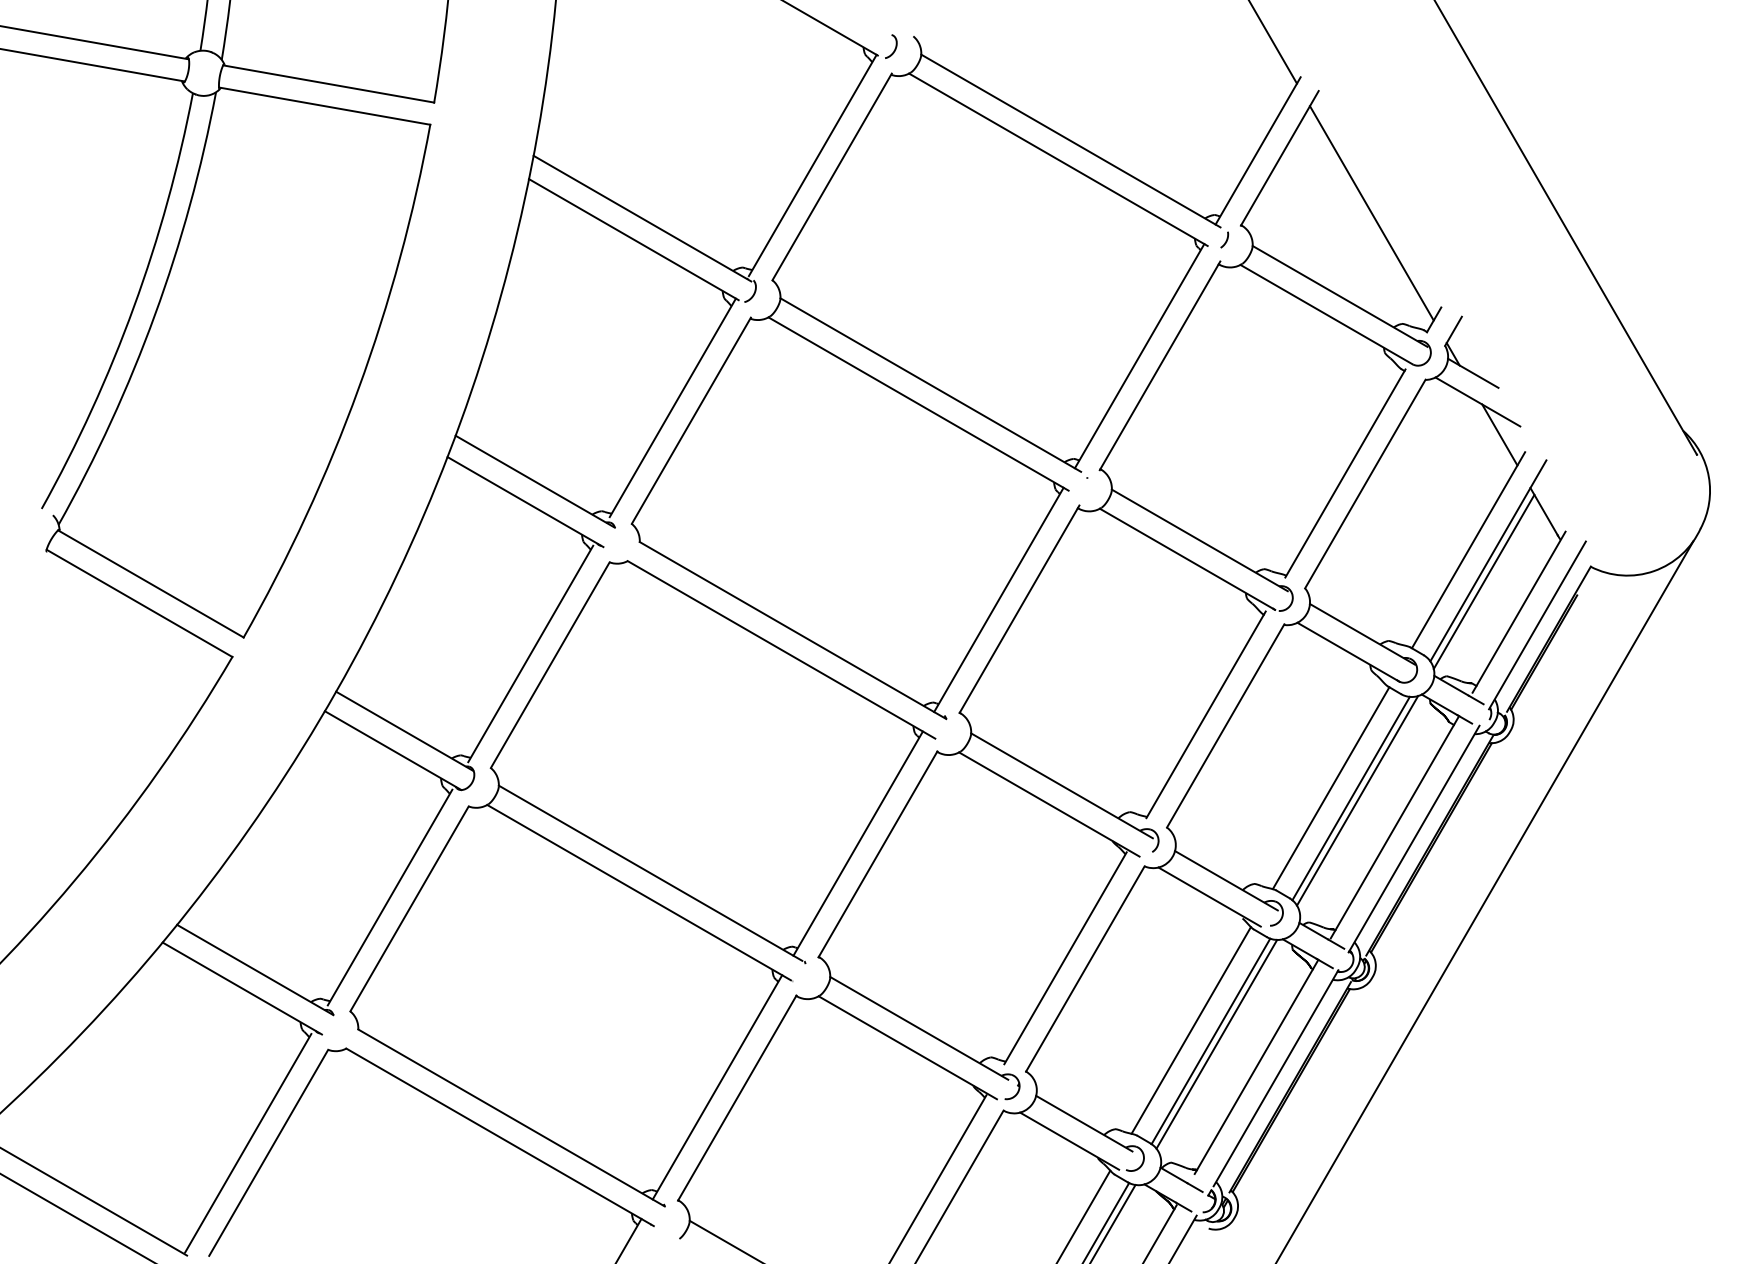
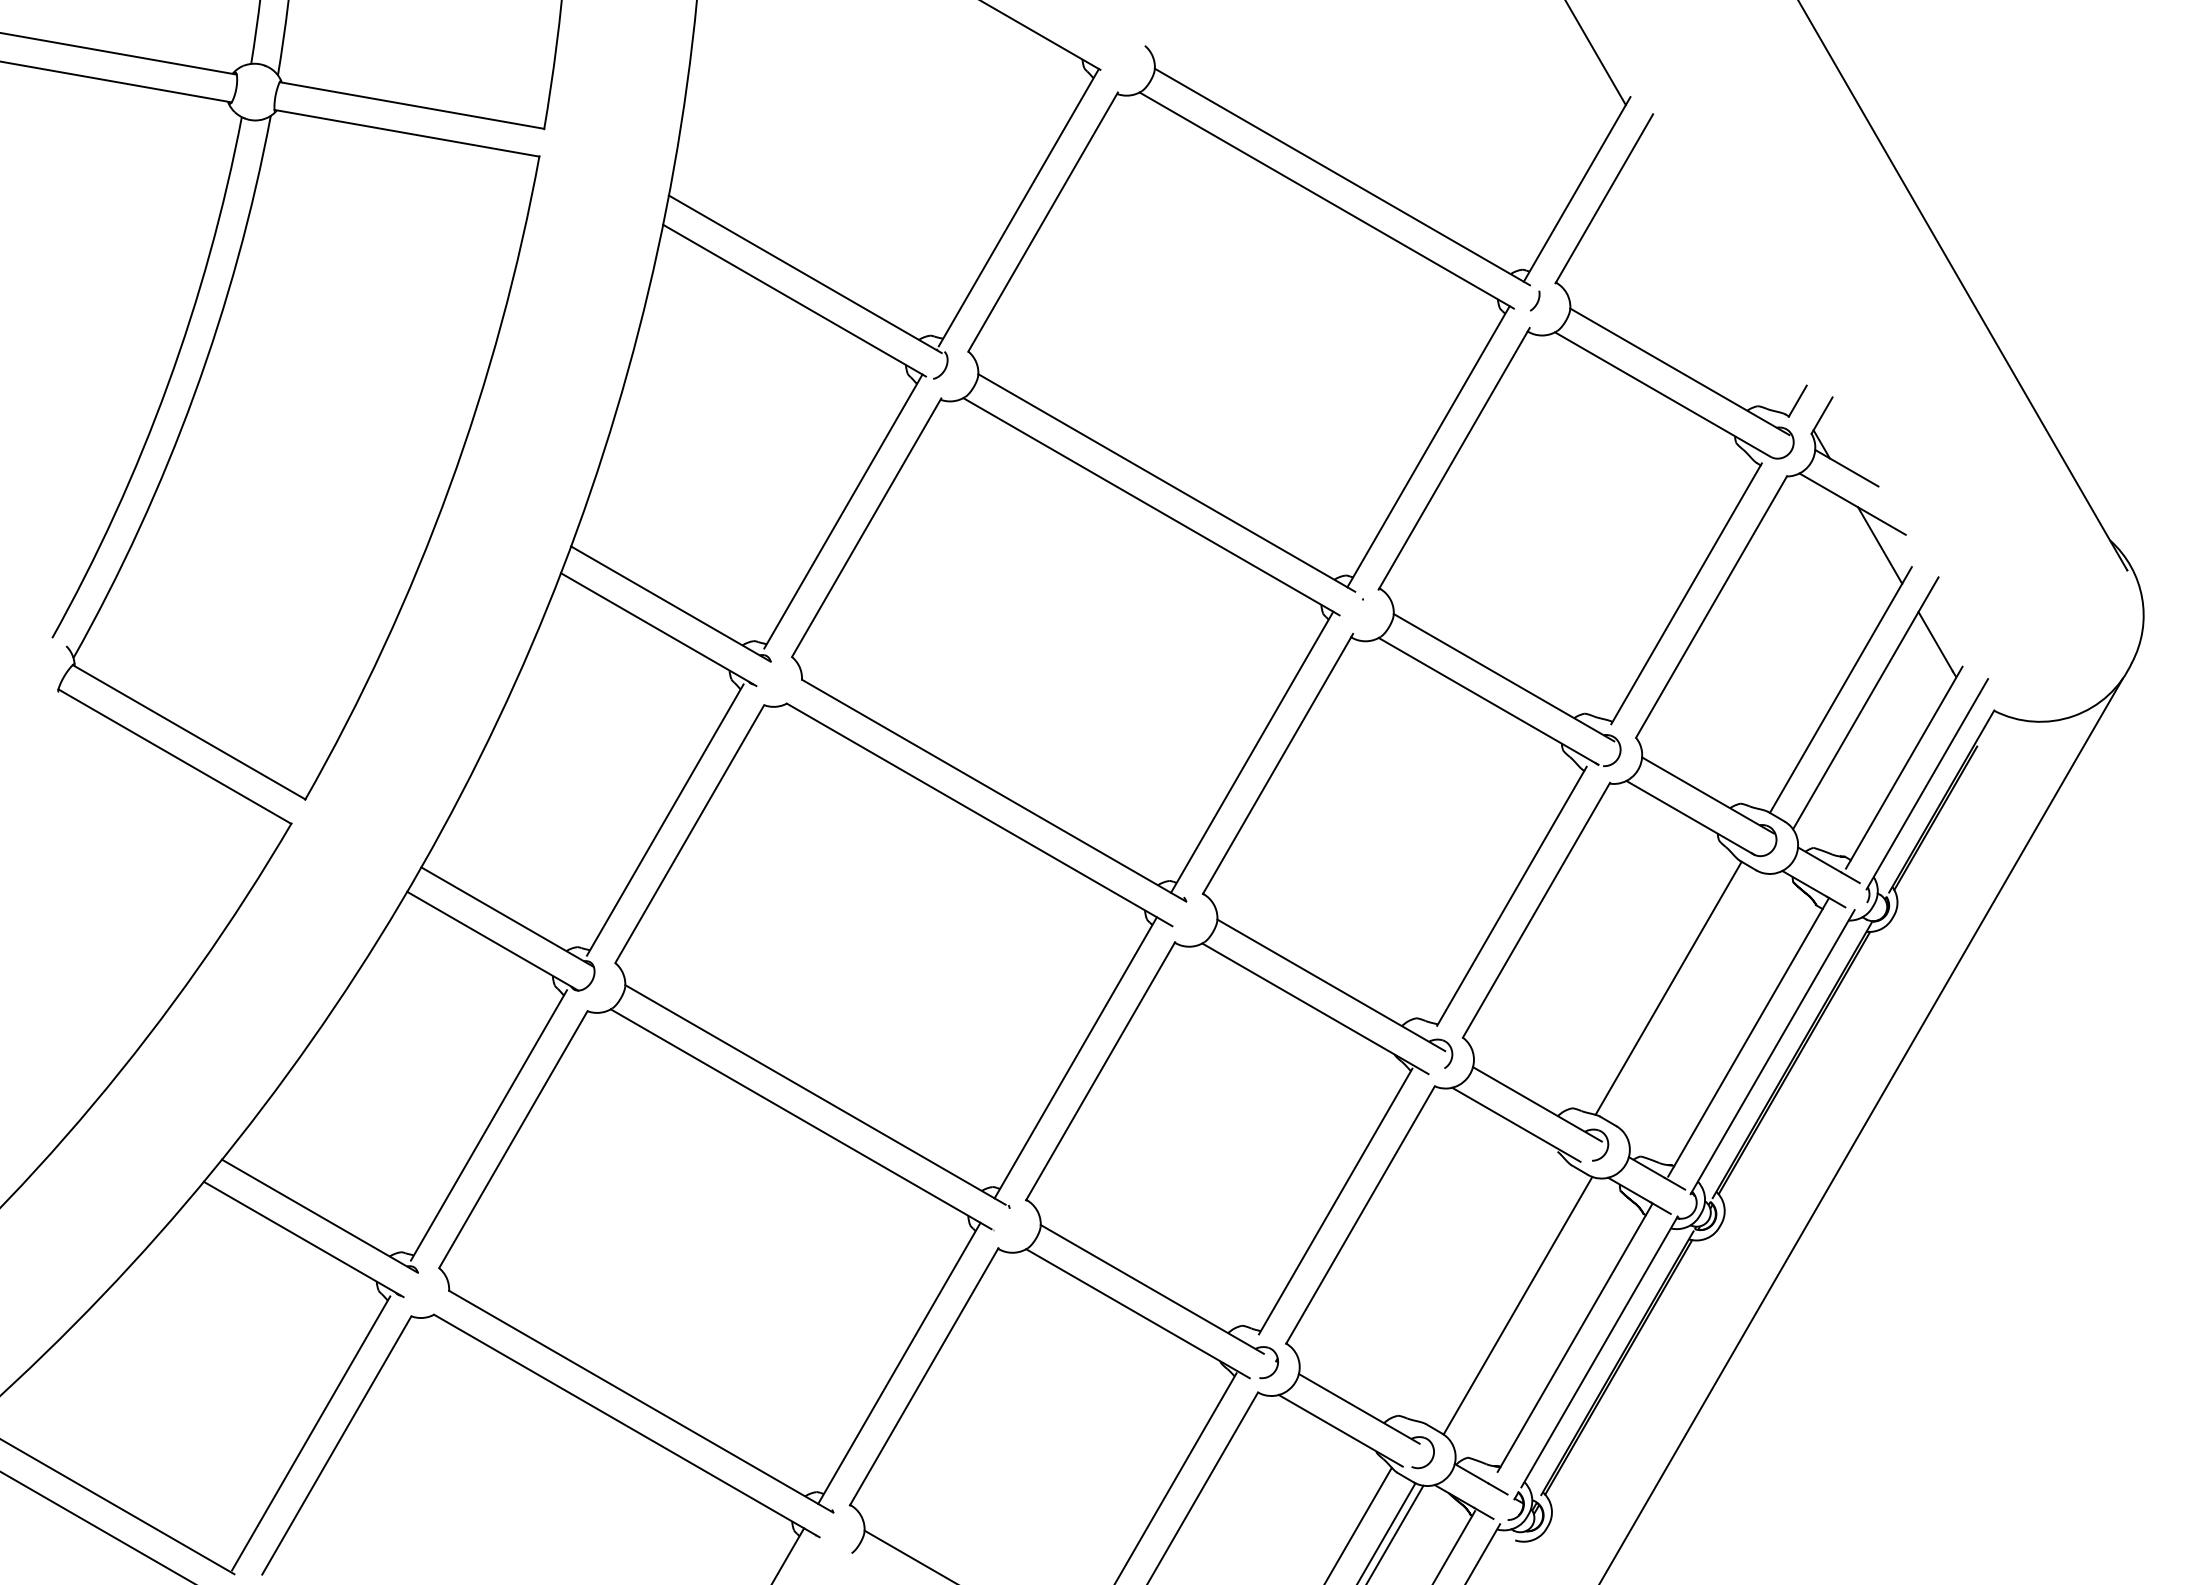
curve: (895, 46) -> (1122, 58), removed
line: (1371, 213) -> (1719, 267), removed
line: (1484, 581) -> (1860, 729), removed
line: (1350, 797) -> (1693, 1000), removed
line: (1357, 800) -> (1701, 1003), removed
line: (1191, 1030) -> (1493, 1291), removed
line: (1216, 1044) -> (1525, 1309), removed

